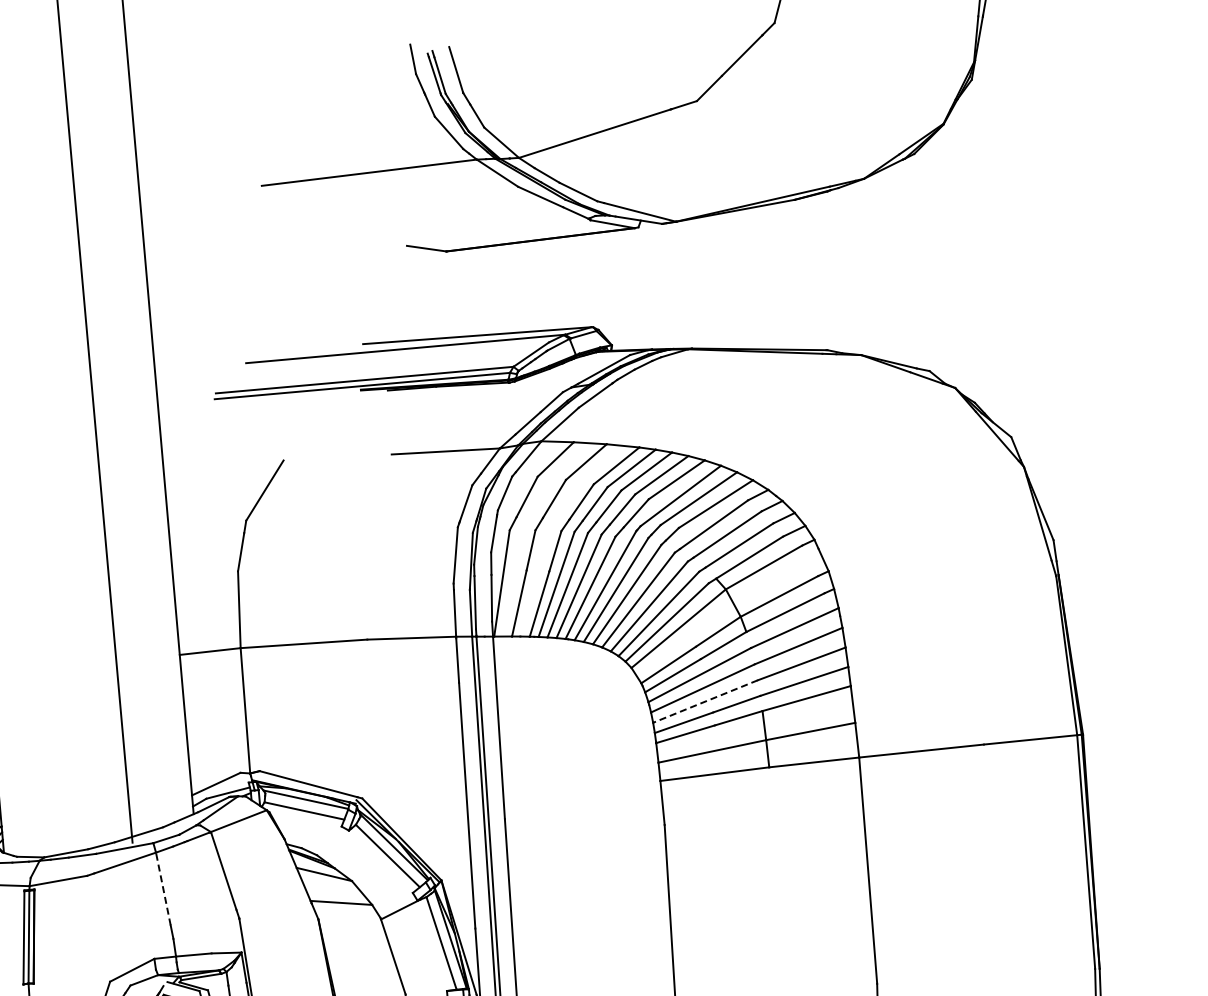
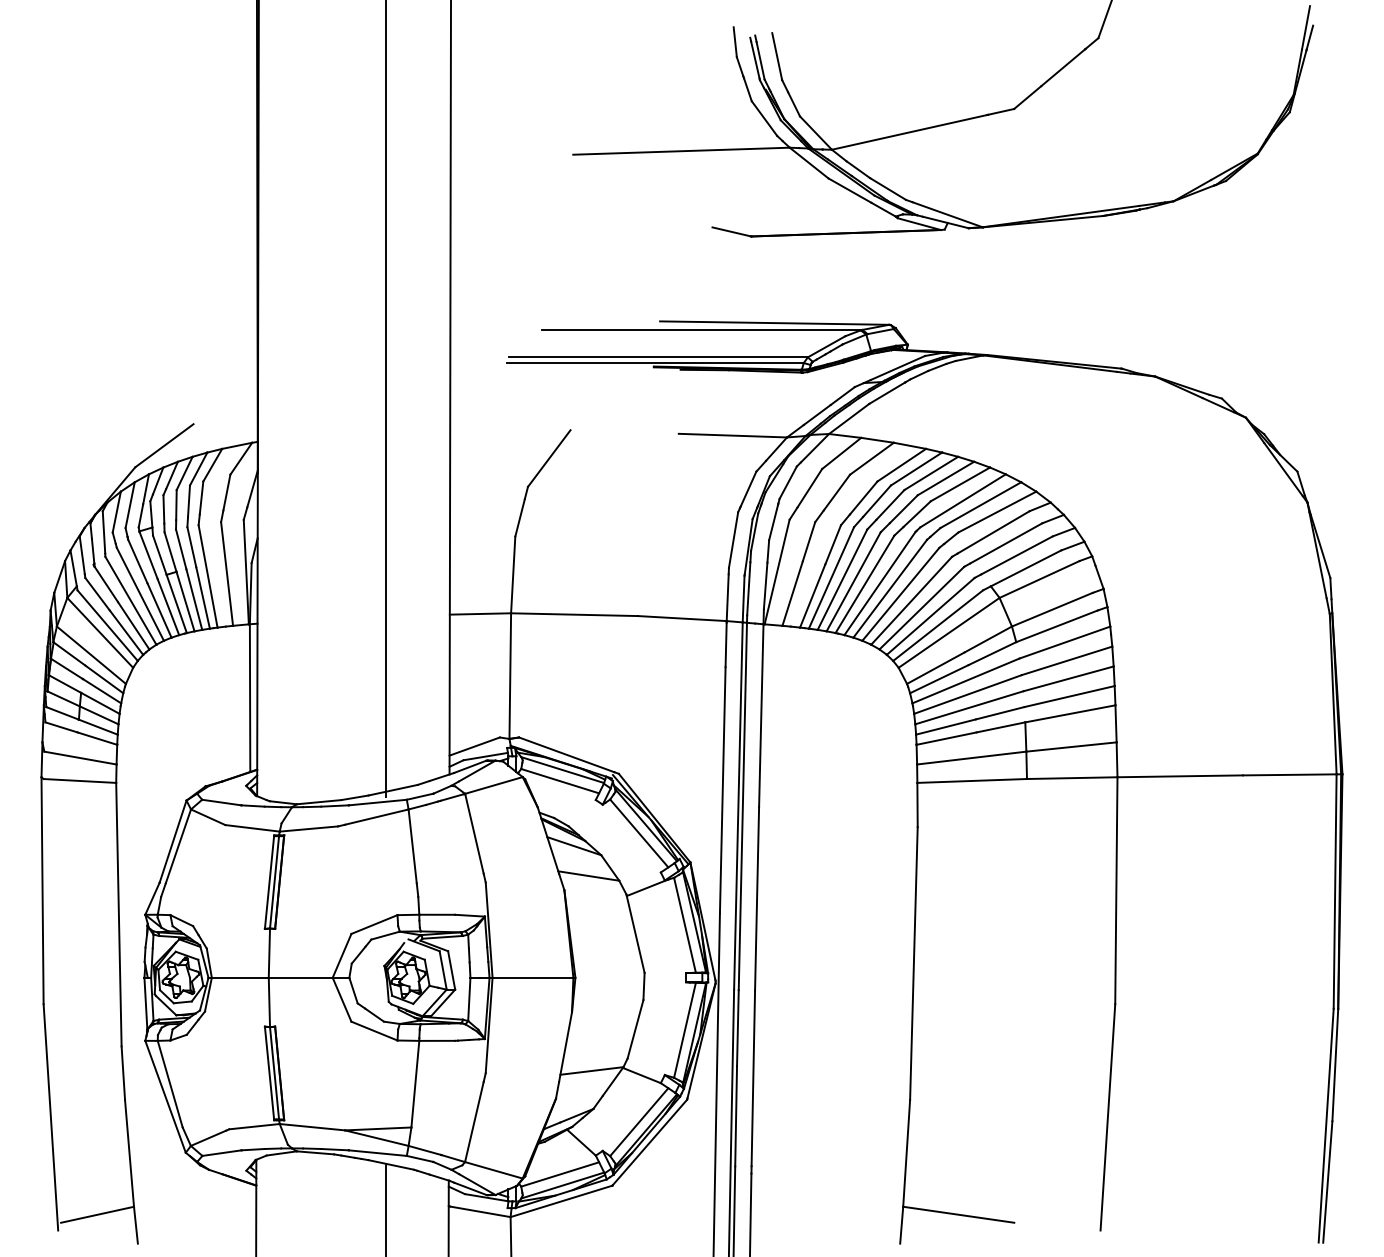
line: (705, 701) -> (969, 707), dashed -> solid
line: (163, 888) -> (412, 845), dashed -> solid

